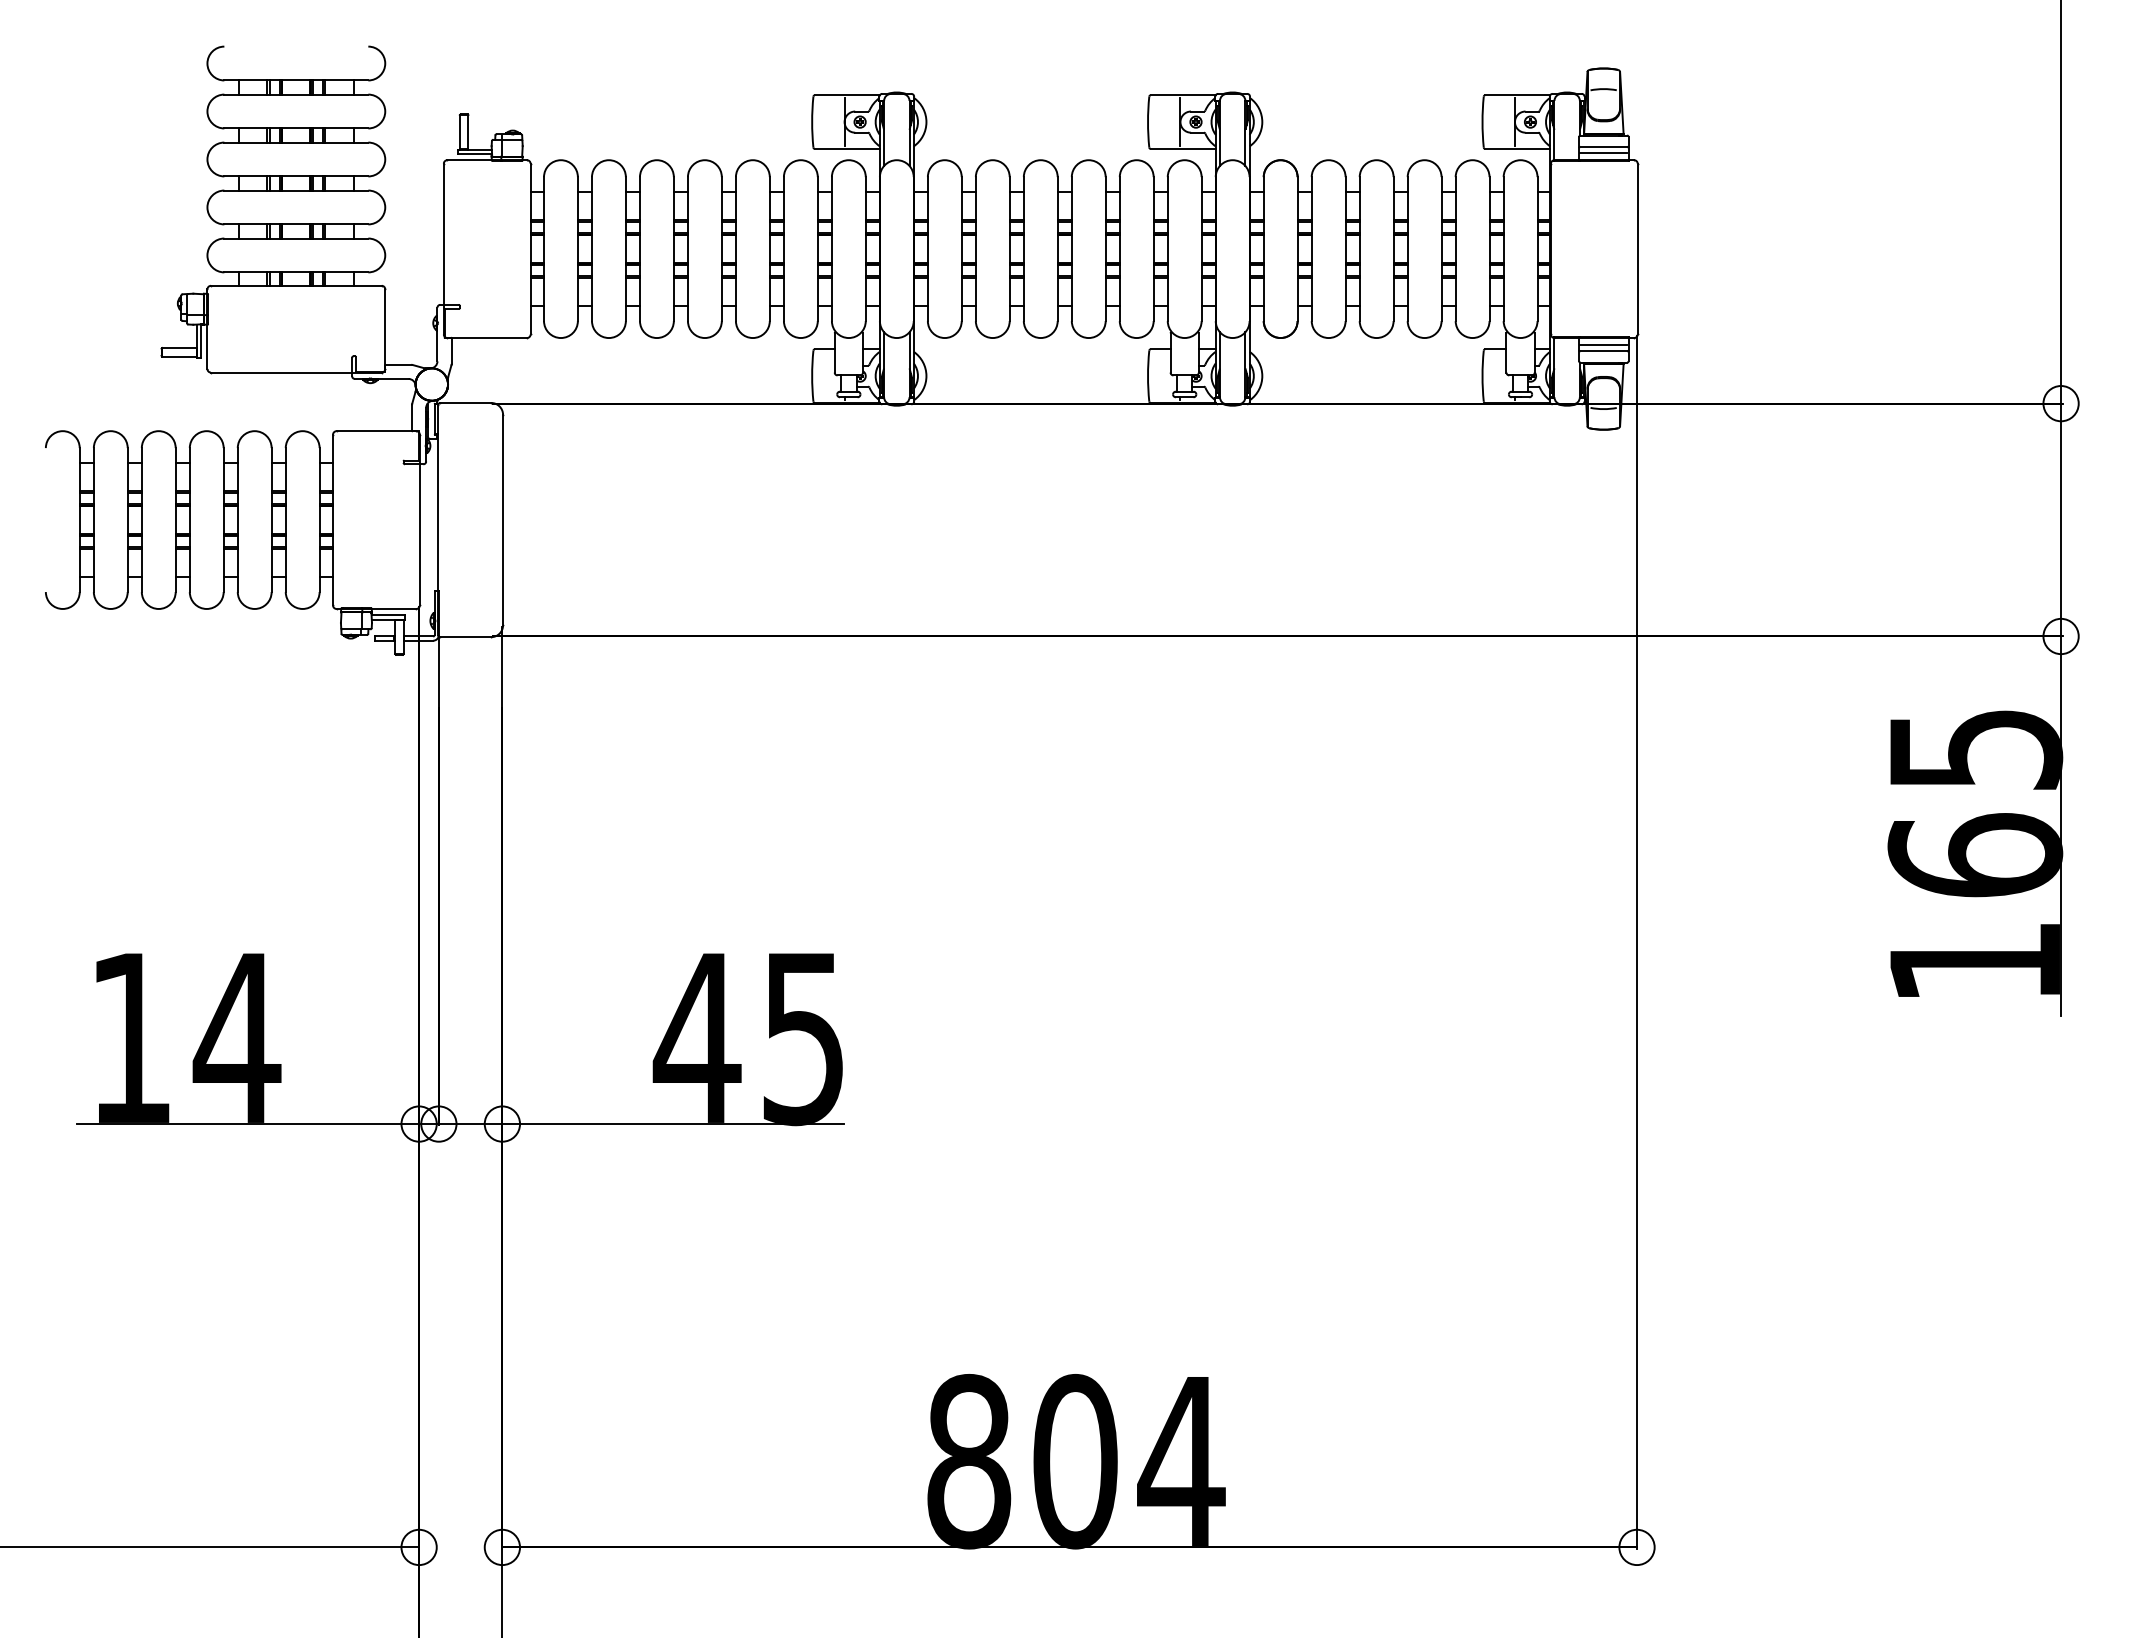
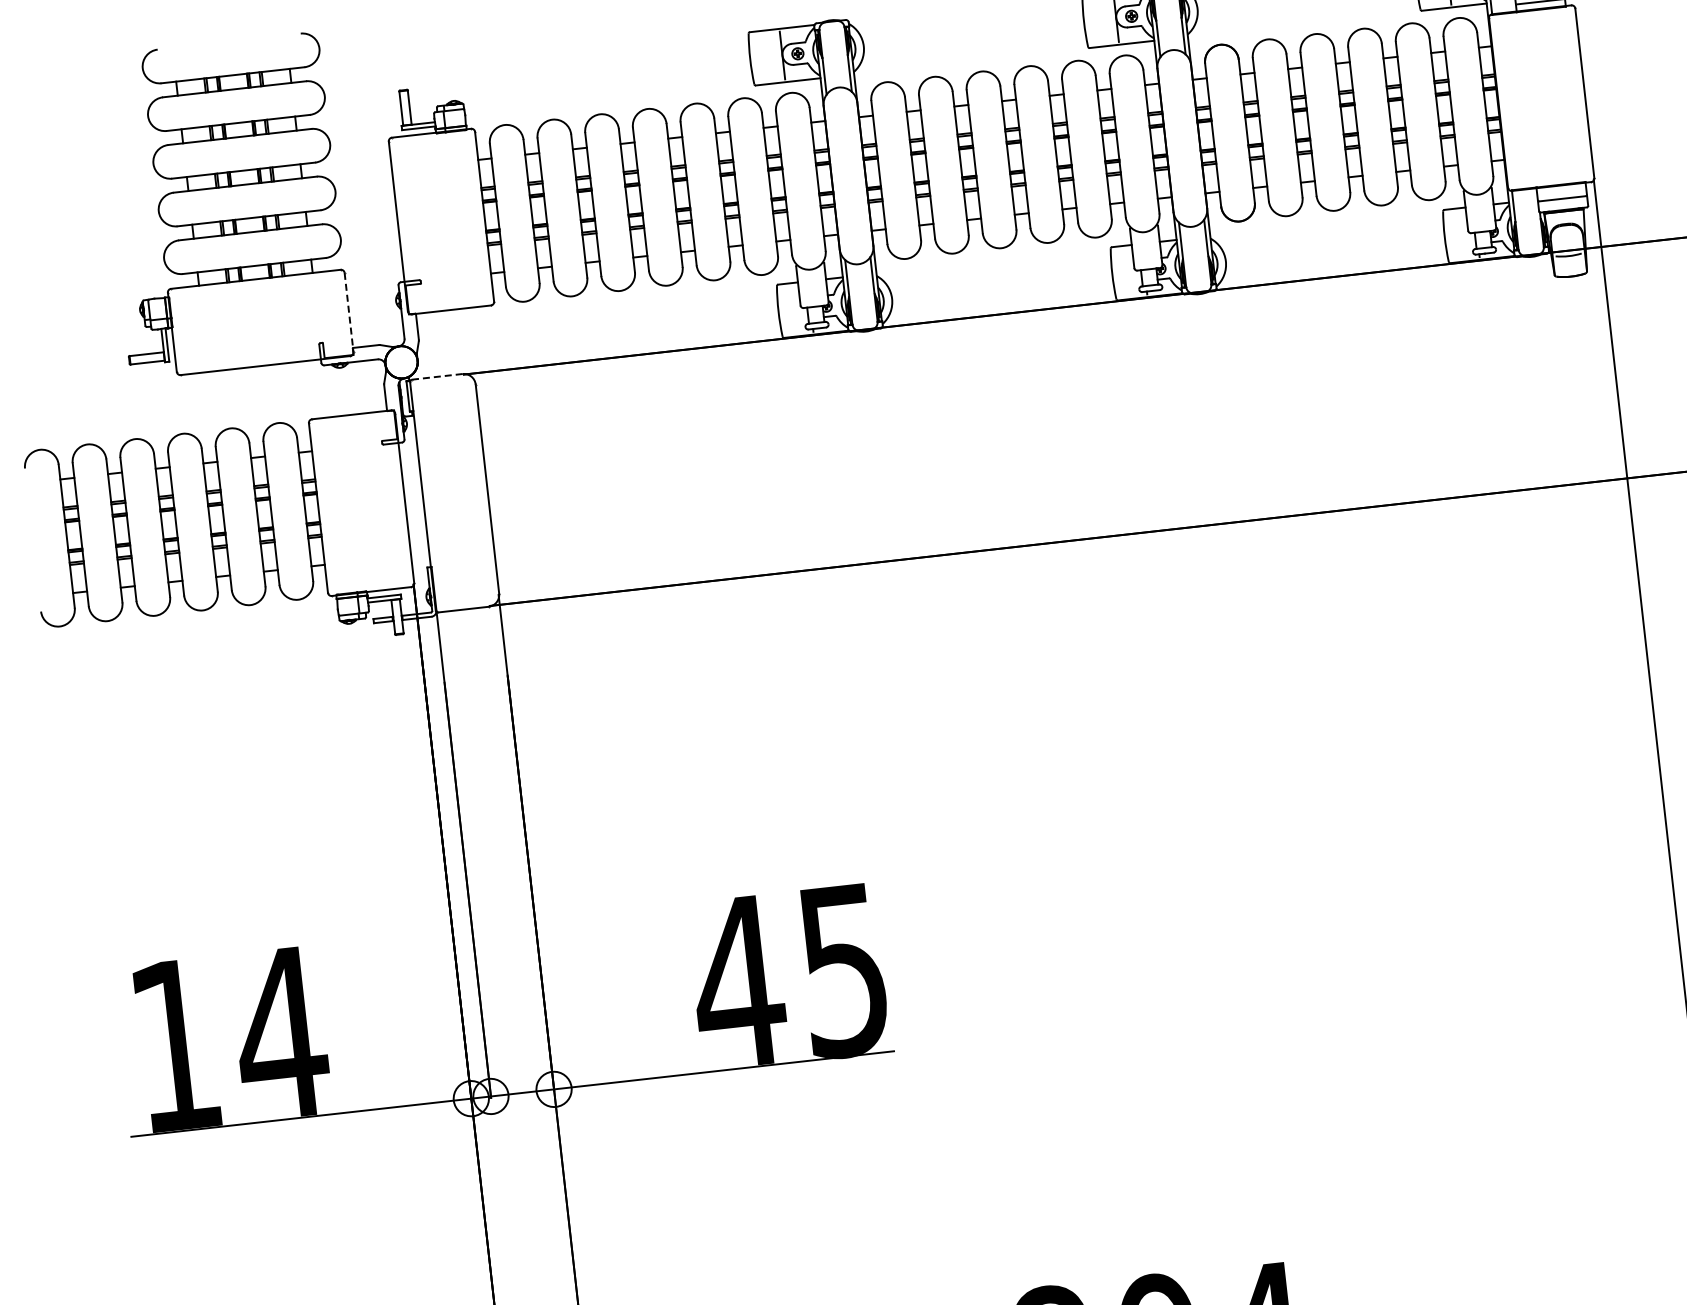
line: (385, 329) -> (349, 312), solid -> dashed
line: (1603, 345) -> (1561, 192), removed
line: (466, 402) -> (437, 376), solid -> dashed

